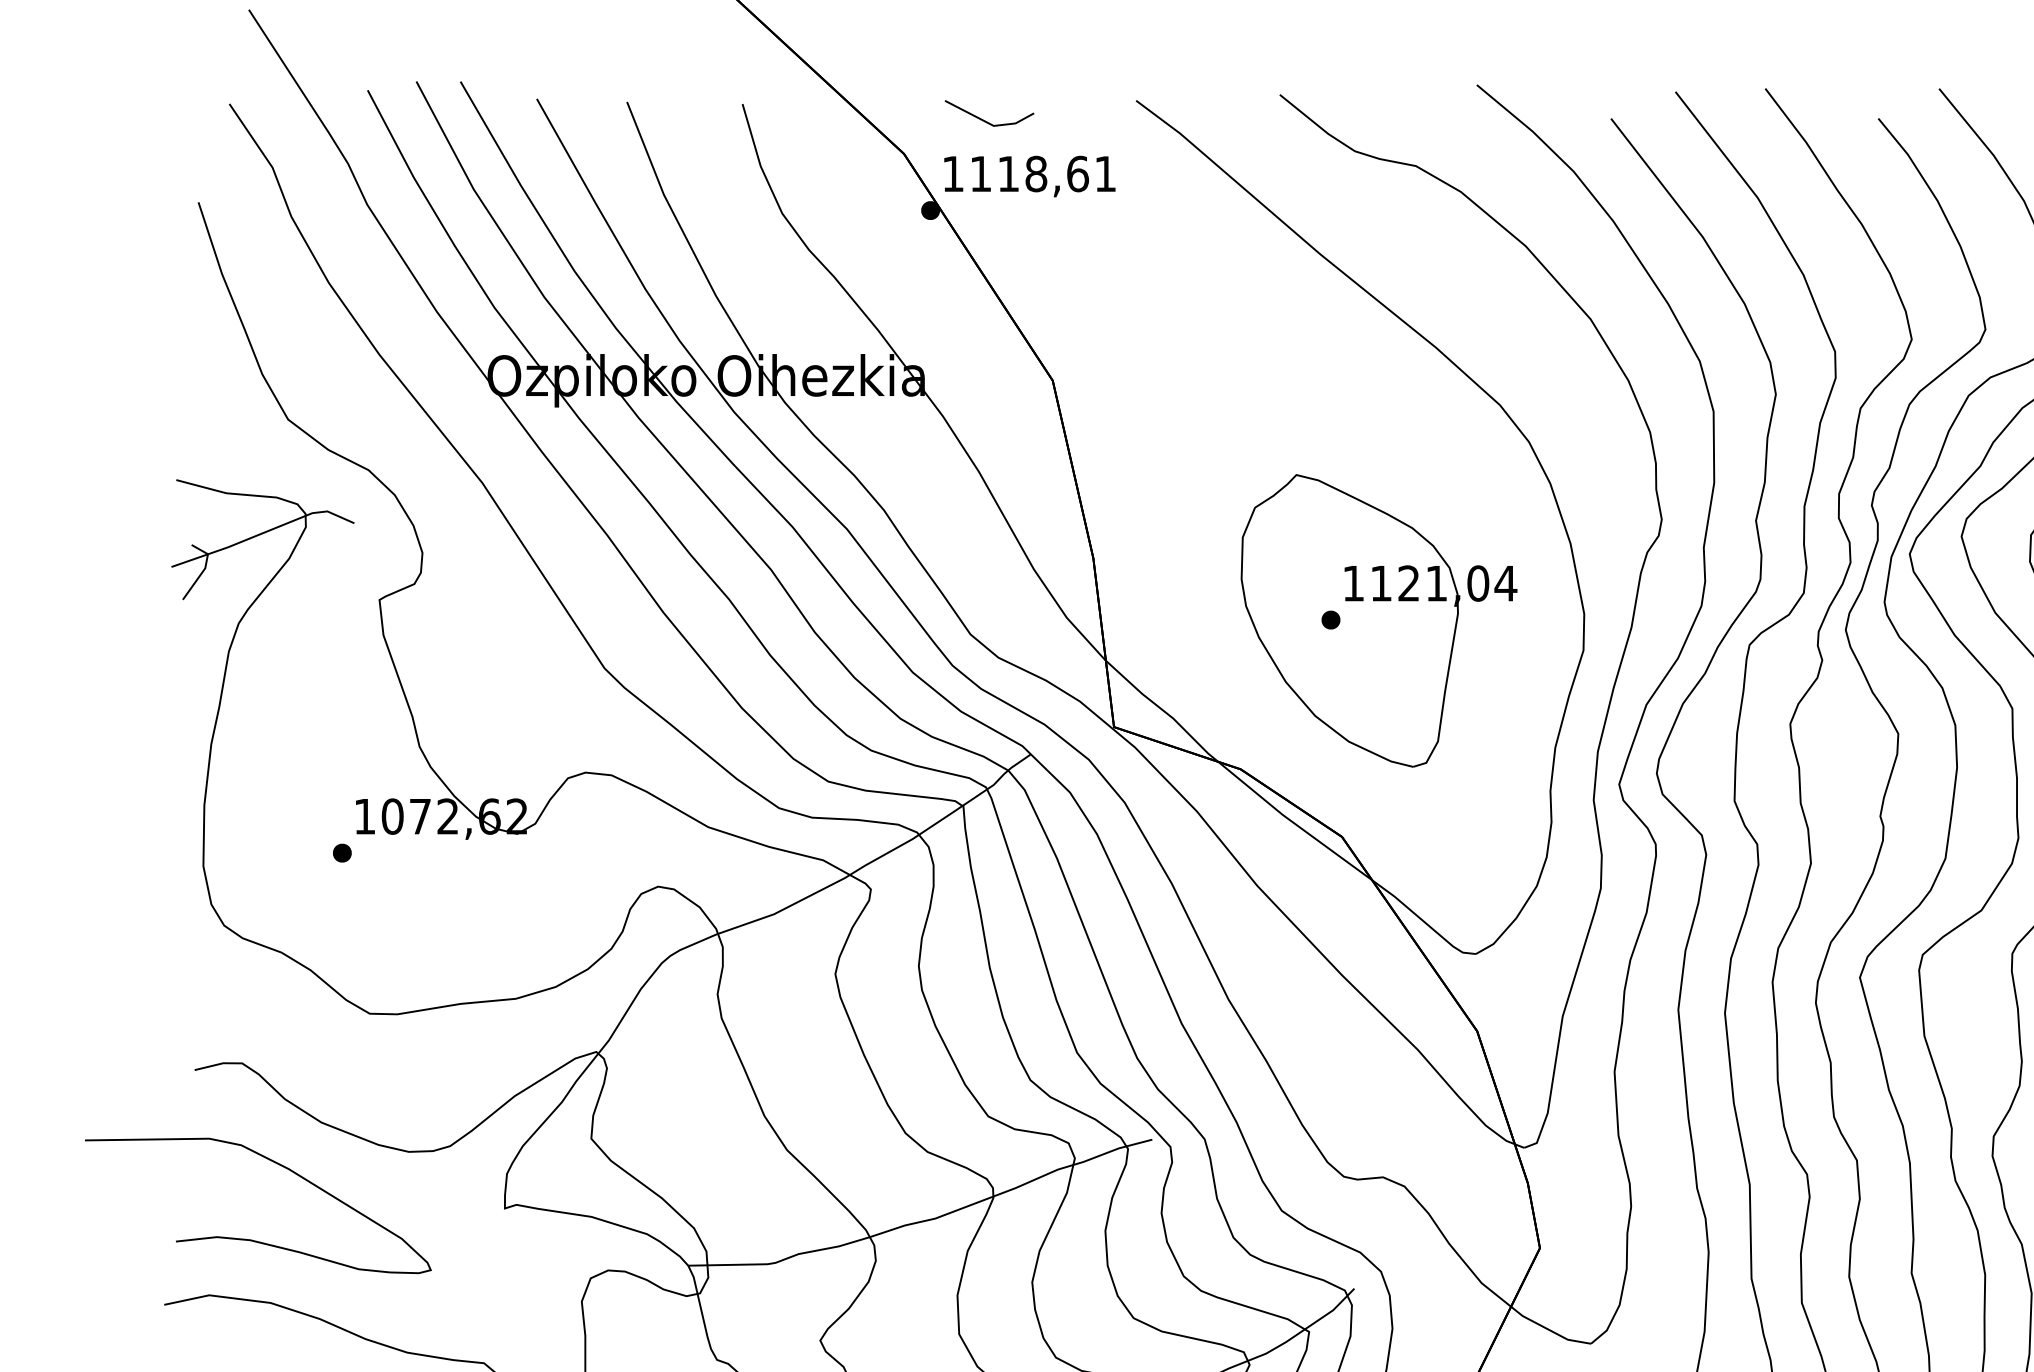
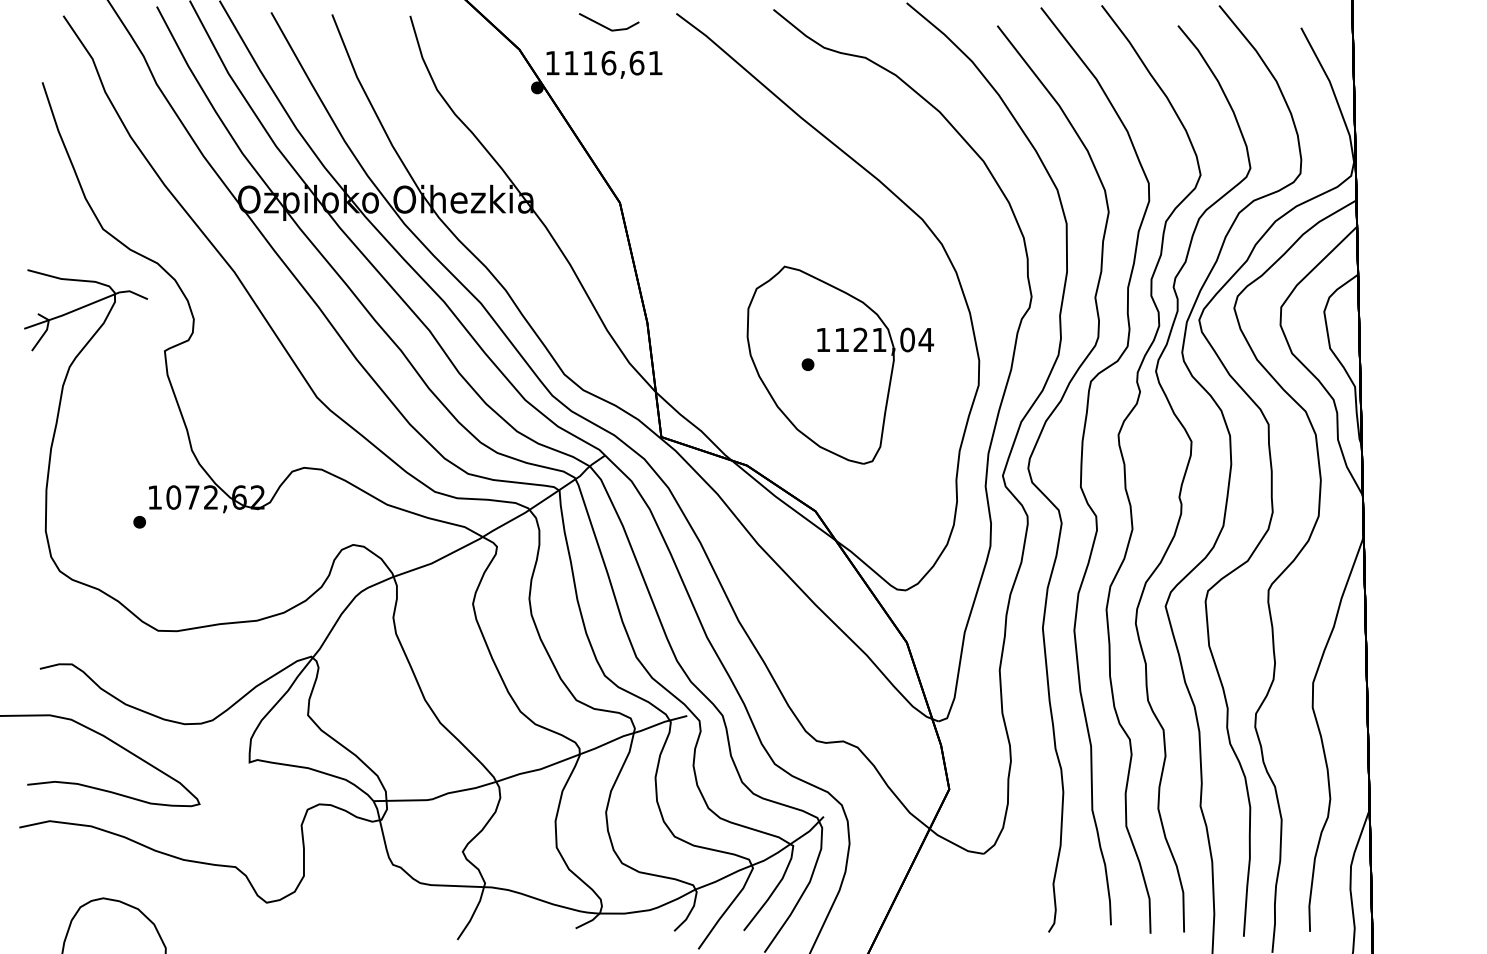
line: (985, 119) -> (606, 26), moved
text: (1035, 173) -> (608, 62), 1118,61 -> 1116,61

